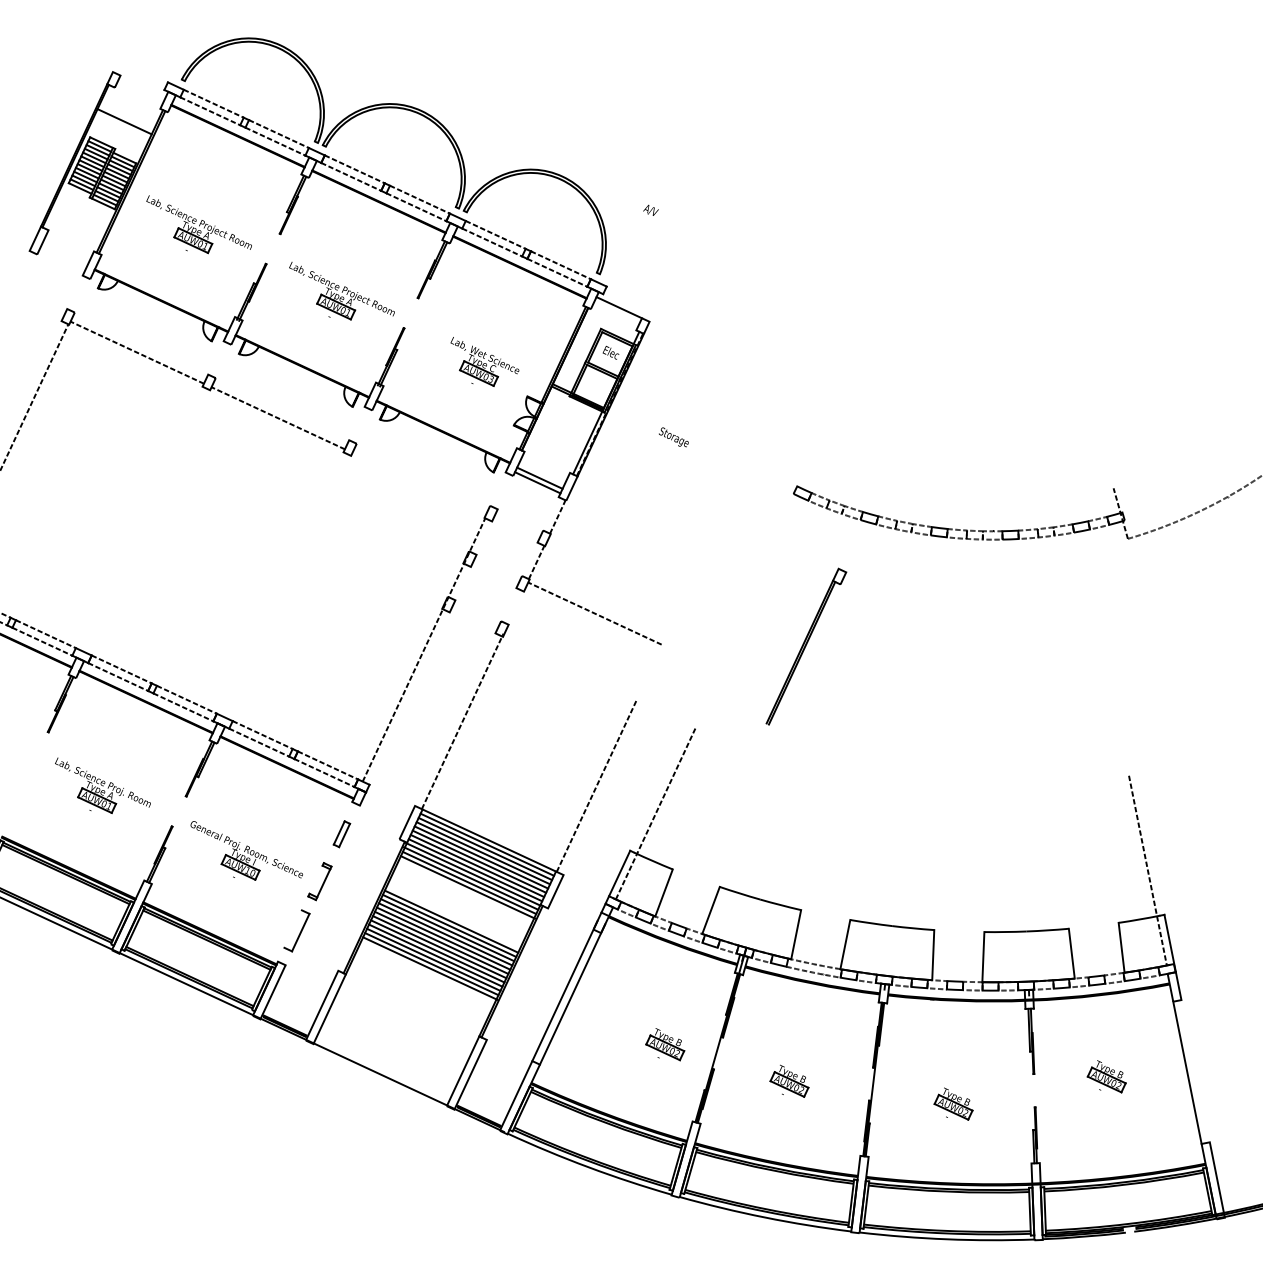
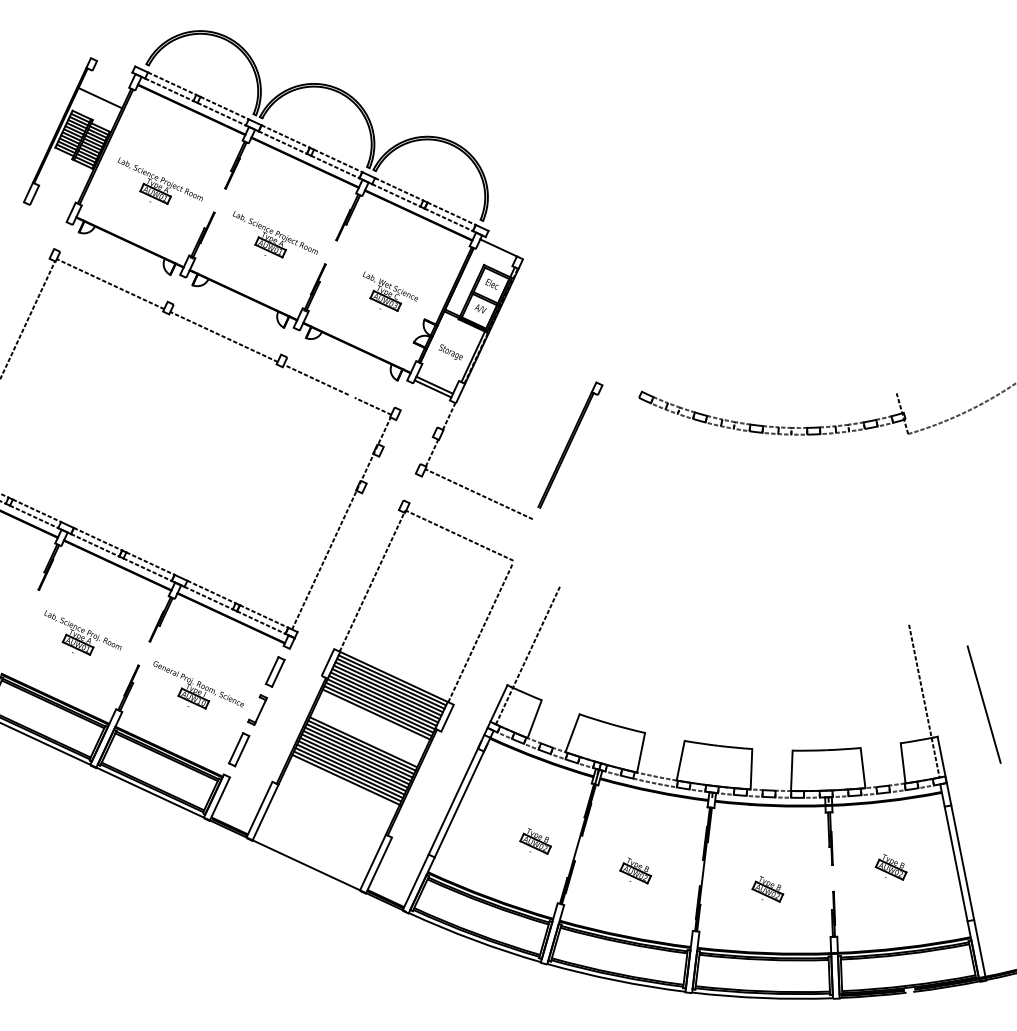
text: (650, 209) -> (480, 308), moved
text: (673, 437) -> (450, 352), moved
line: (392, 471) -> (316, 379), added
line: (462, 503) -> (372, 405), added
part: (806, 646) -> (570, 445), moved
line: (570, 665) -> (459, 536), added
part: (341, 833) -> (274, 671), size x1.43
line: (1221, 874) -> (983, 704), added
line: (292, 928) -> (235, 747), added
line: (1195, 1071) -> (962, 862), added

